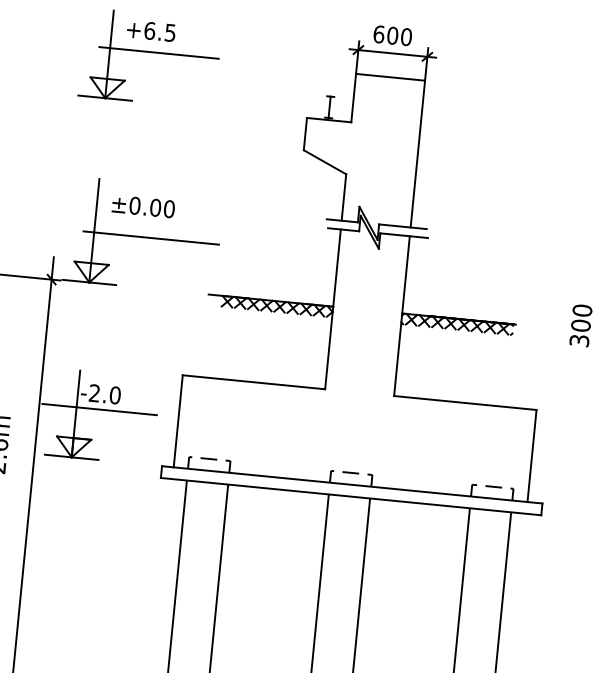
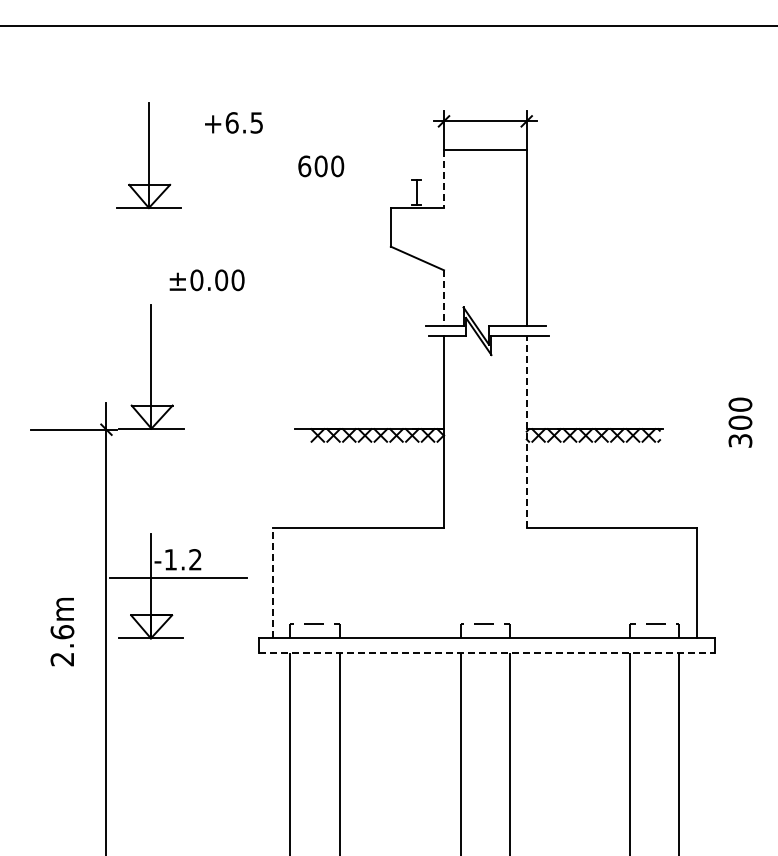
text: (151, 30) -> (233, 122), moved
text: (393, 35) -> (321, 166), moved
line: (159, 52) -> (207, 147), removed
line: (354, 98) -> (444, 179), solid -> dashed
line: (344, 197) -> (444, 298), solid -> dashed
text: (143, 206) -> (206, 280), moved
line: (150, 237) -> (219, 368), removed
line: (401, 316) -> (526, 432), solid -> dashed
text: (104, 394) -> (182, 559), -2.0 -> -1.2
line: (178, 420) -> (273, 582), solid -> dashed
line: (351, 496) -> (487, 652), solid -> dashed

